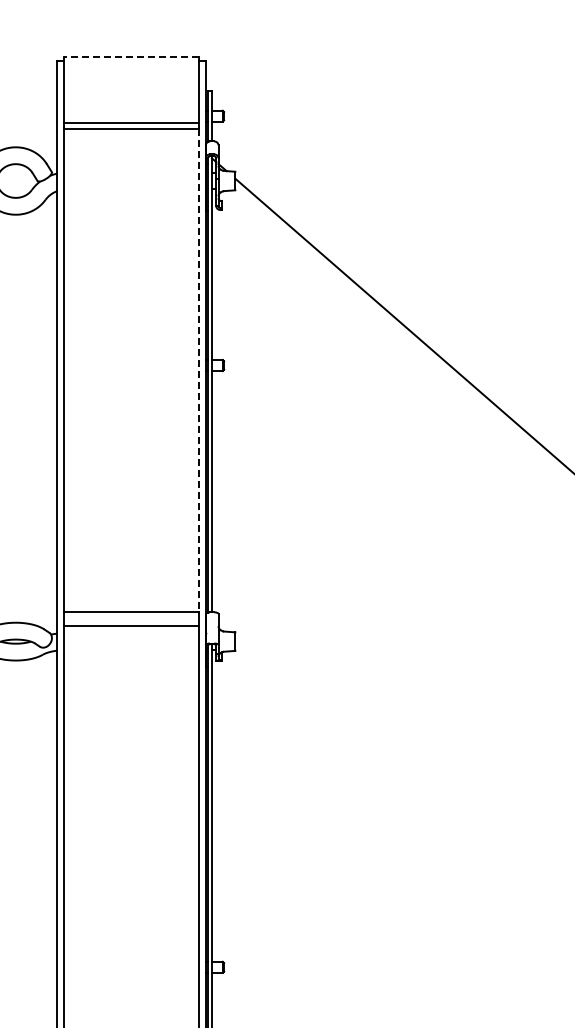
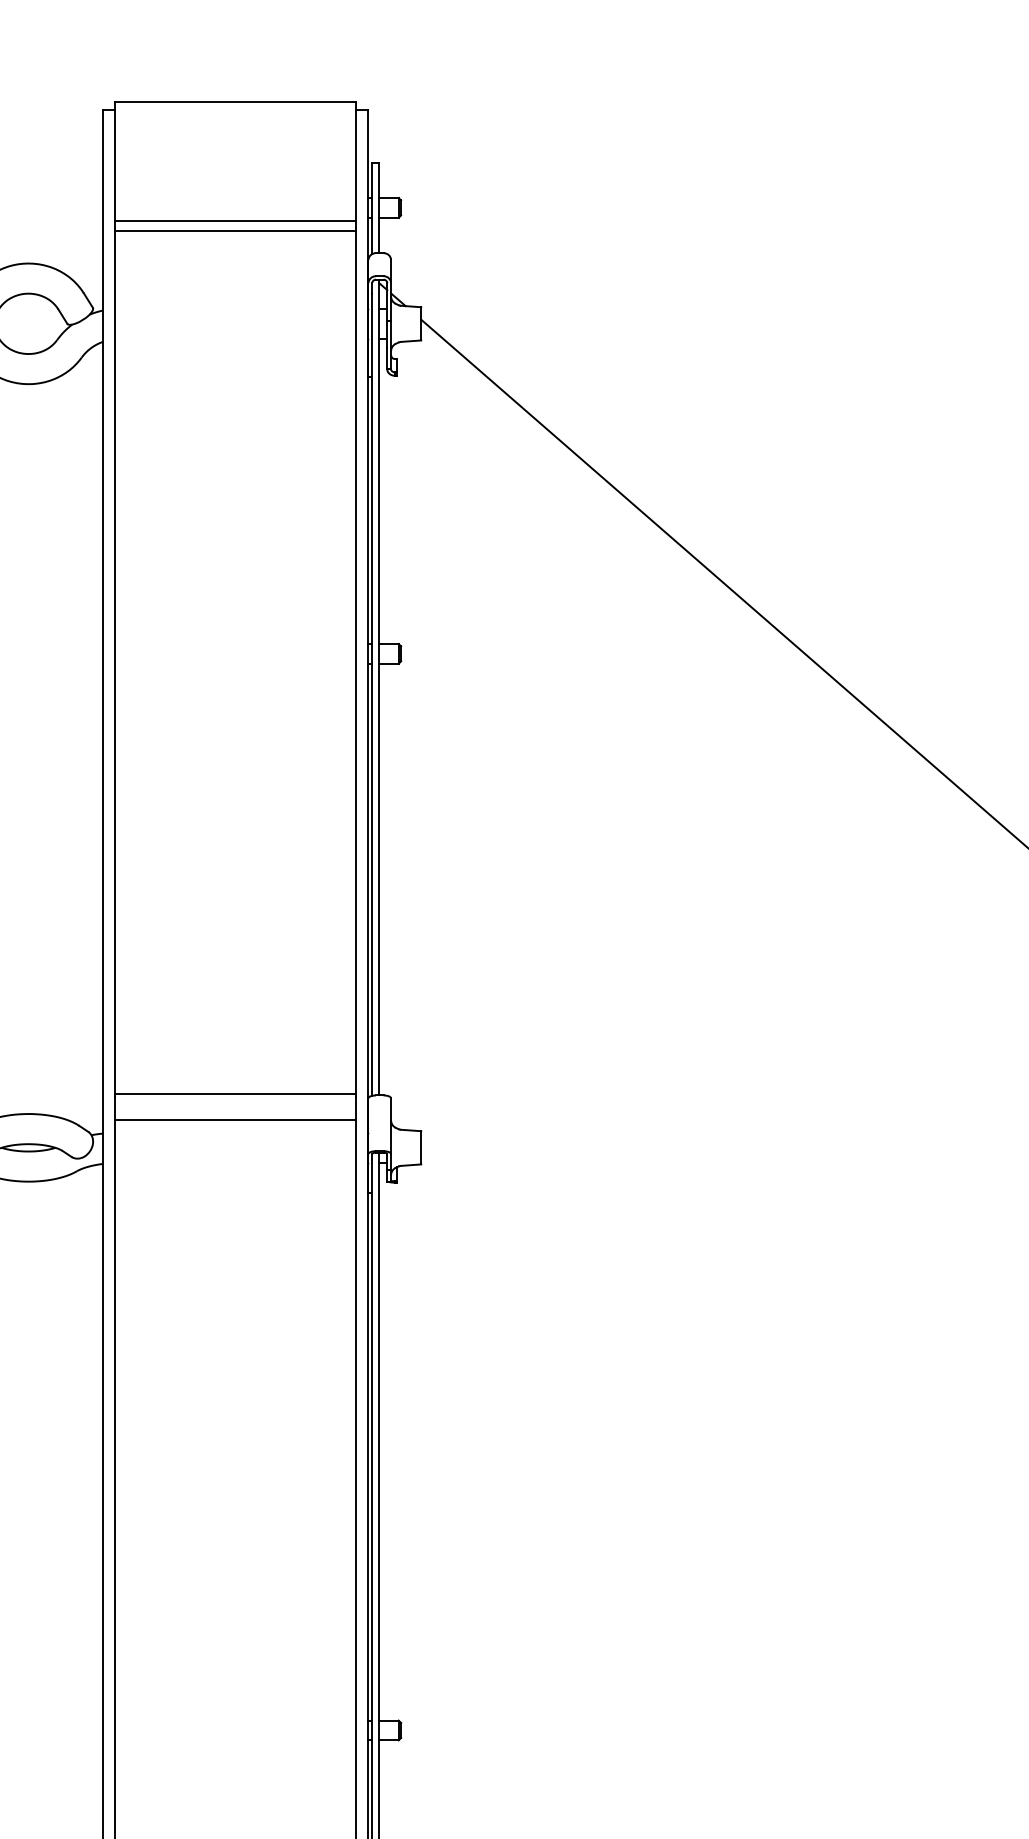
line: (130, 56) -> (233, 101), dashed -> solid
line: (198, 370) -> (355, 662), dashed -> solid

